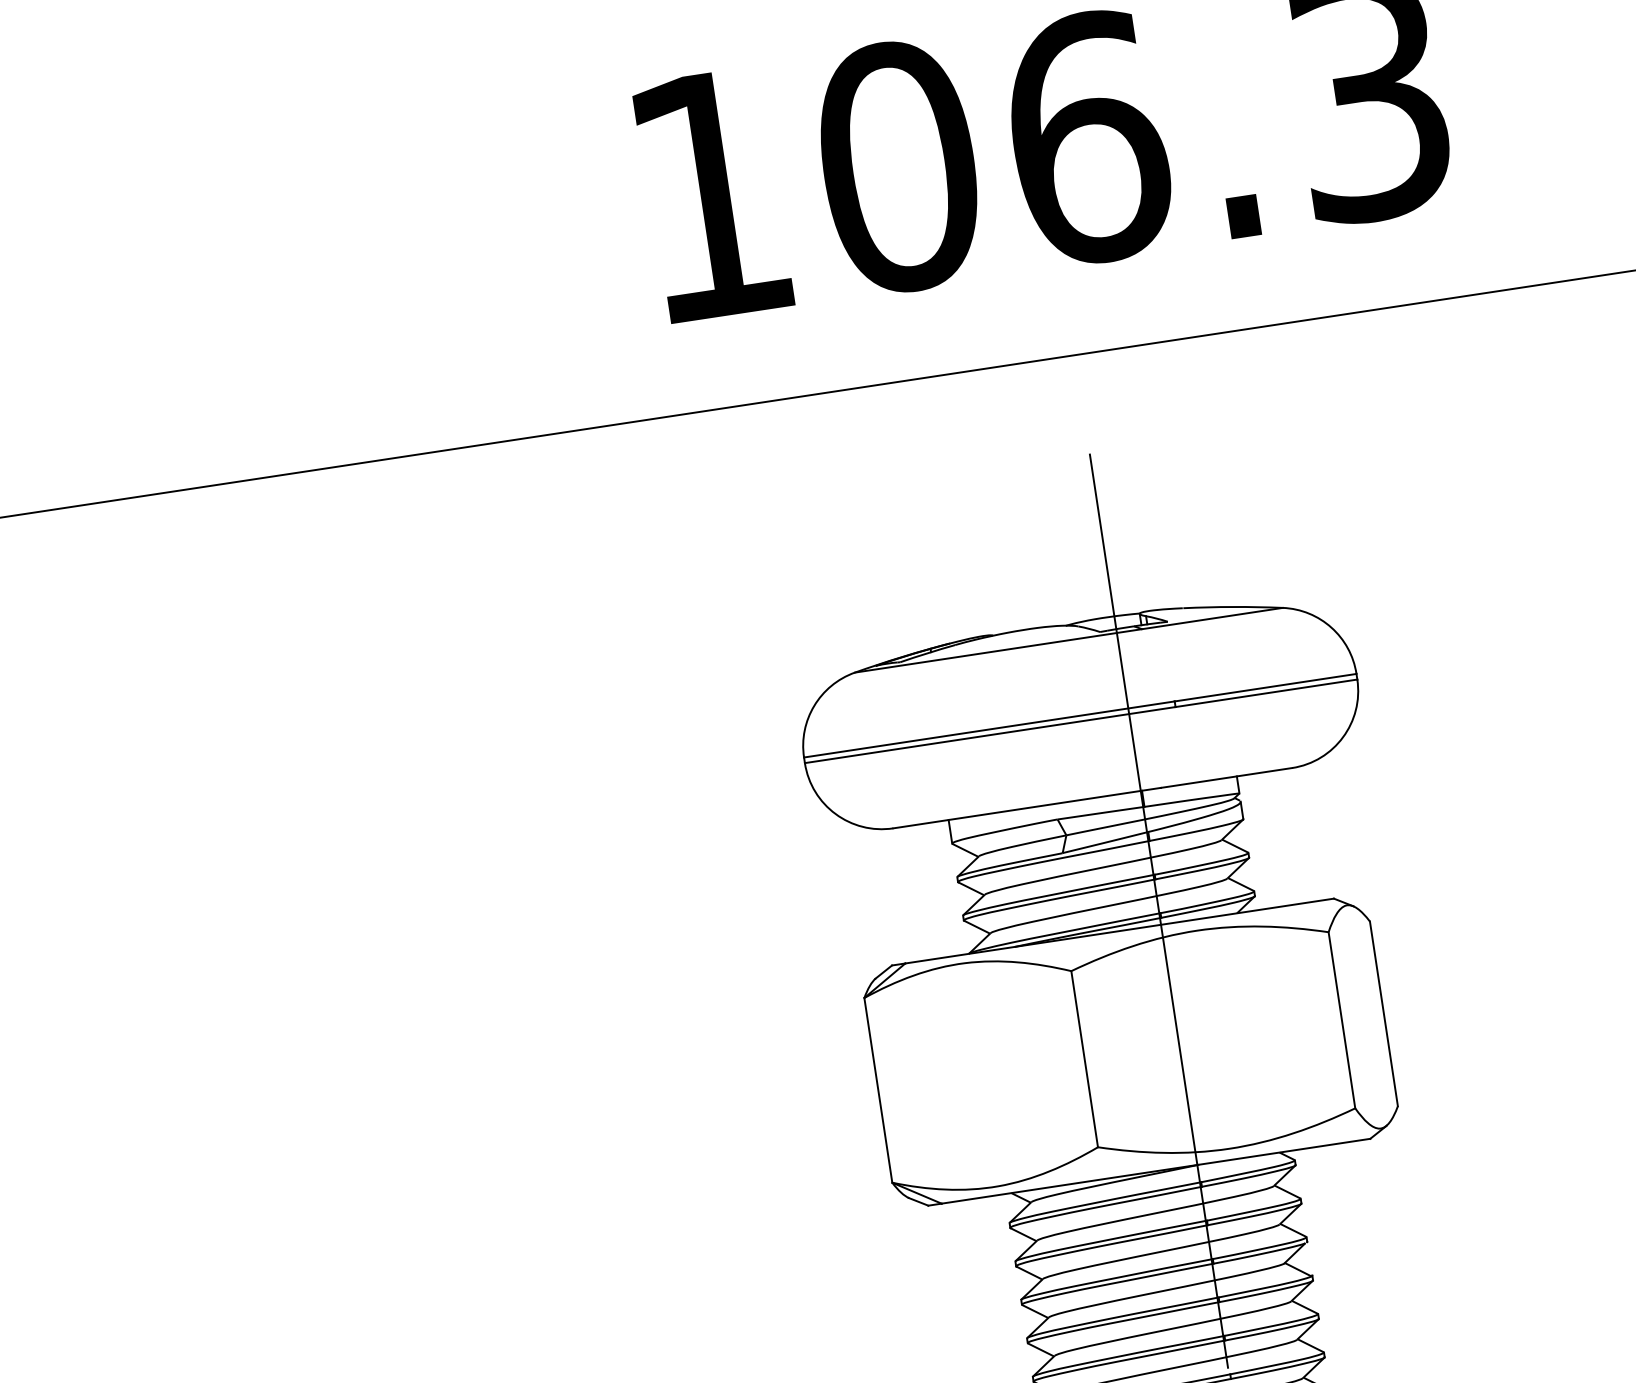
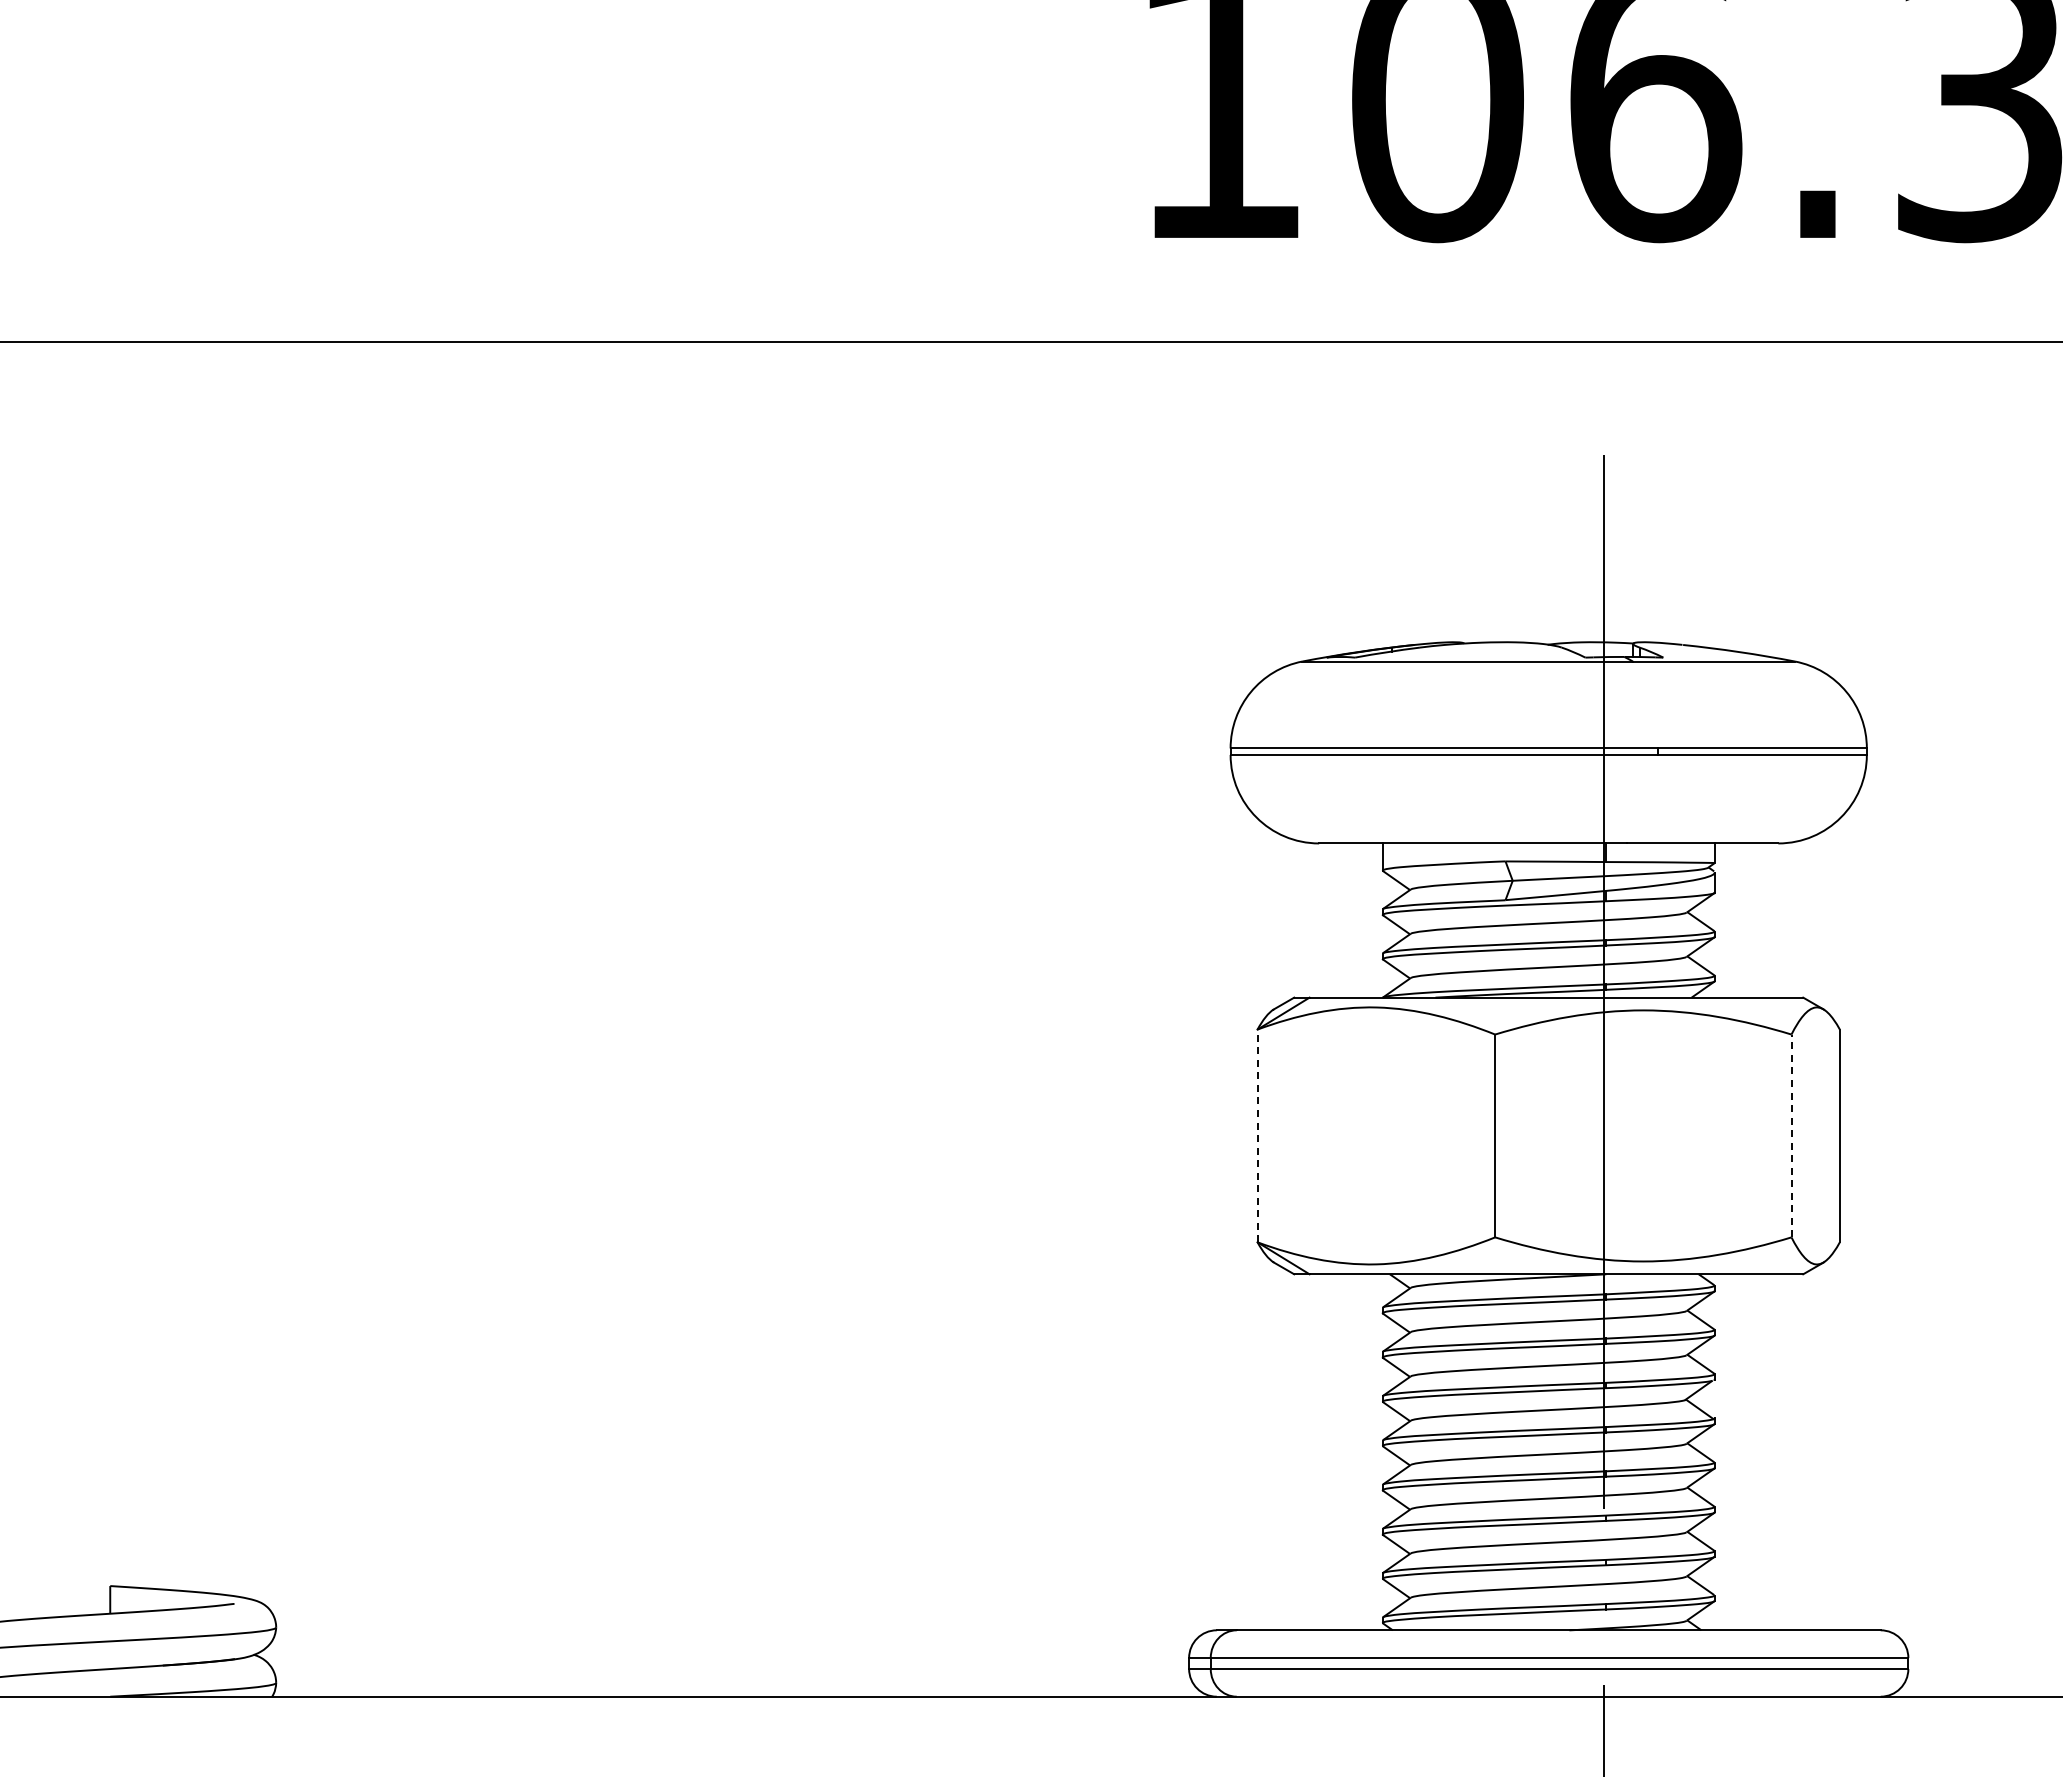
line: (1341, 1019) -> (1791, 1135), solid -> dashed
line: (878, 1090) -> (1257, 1135), solid -> dashed

